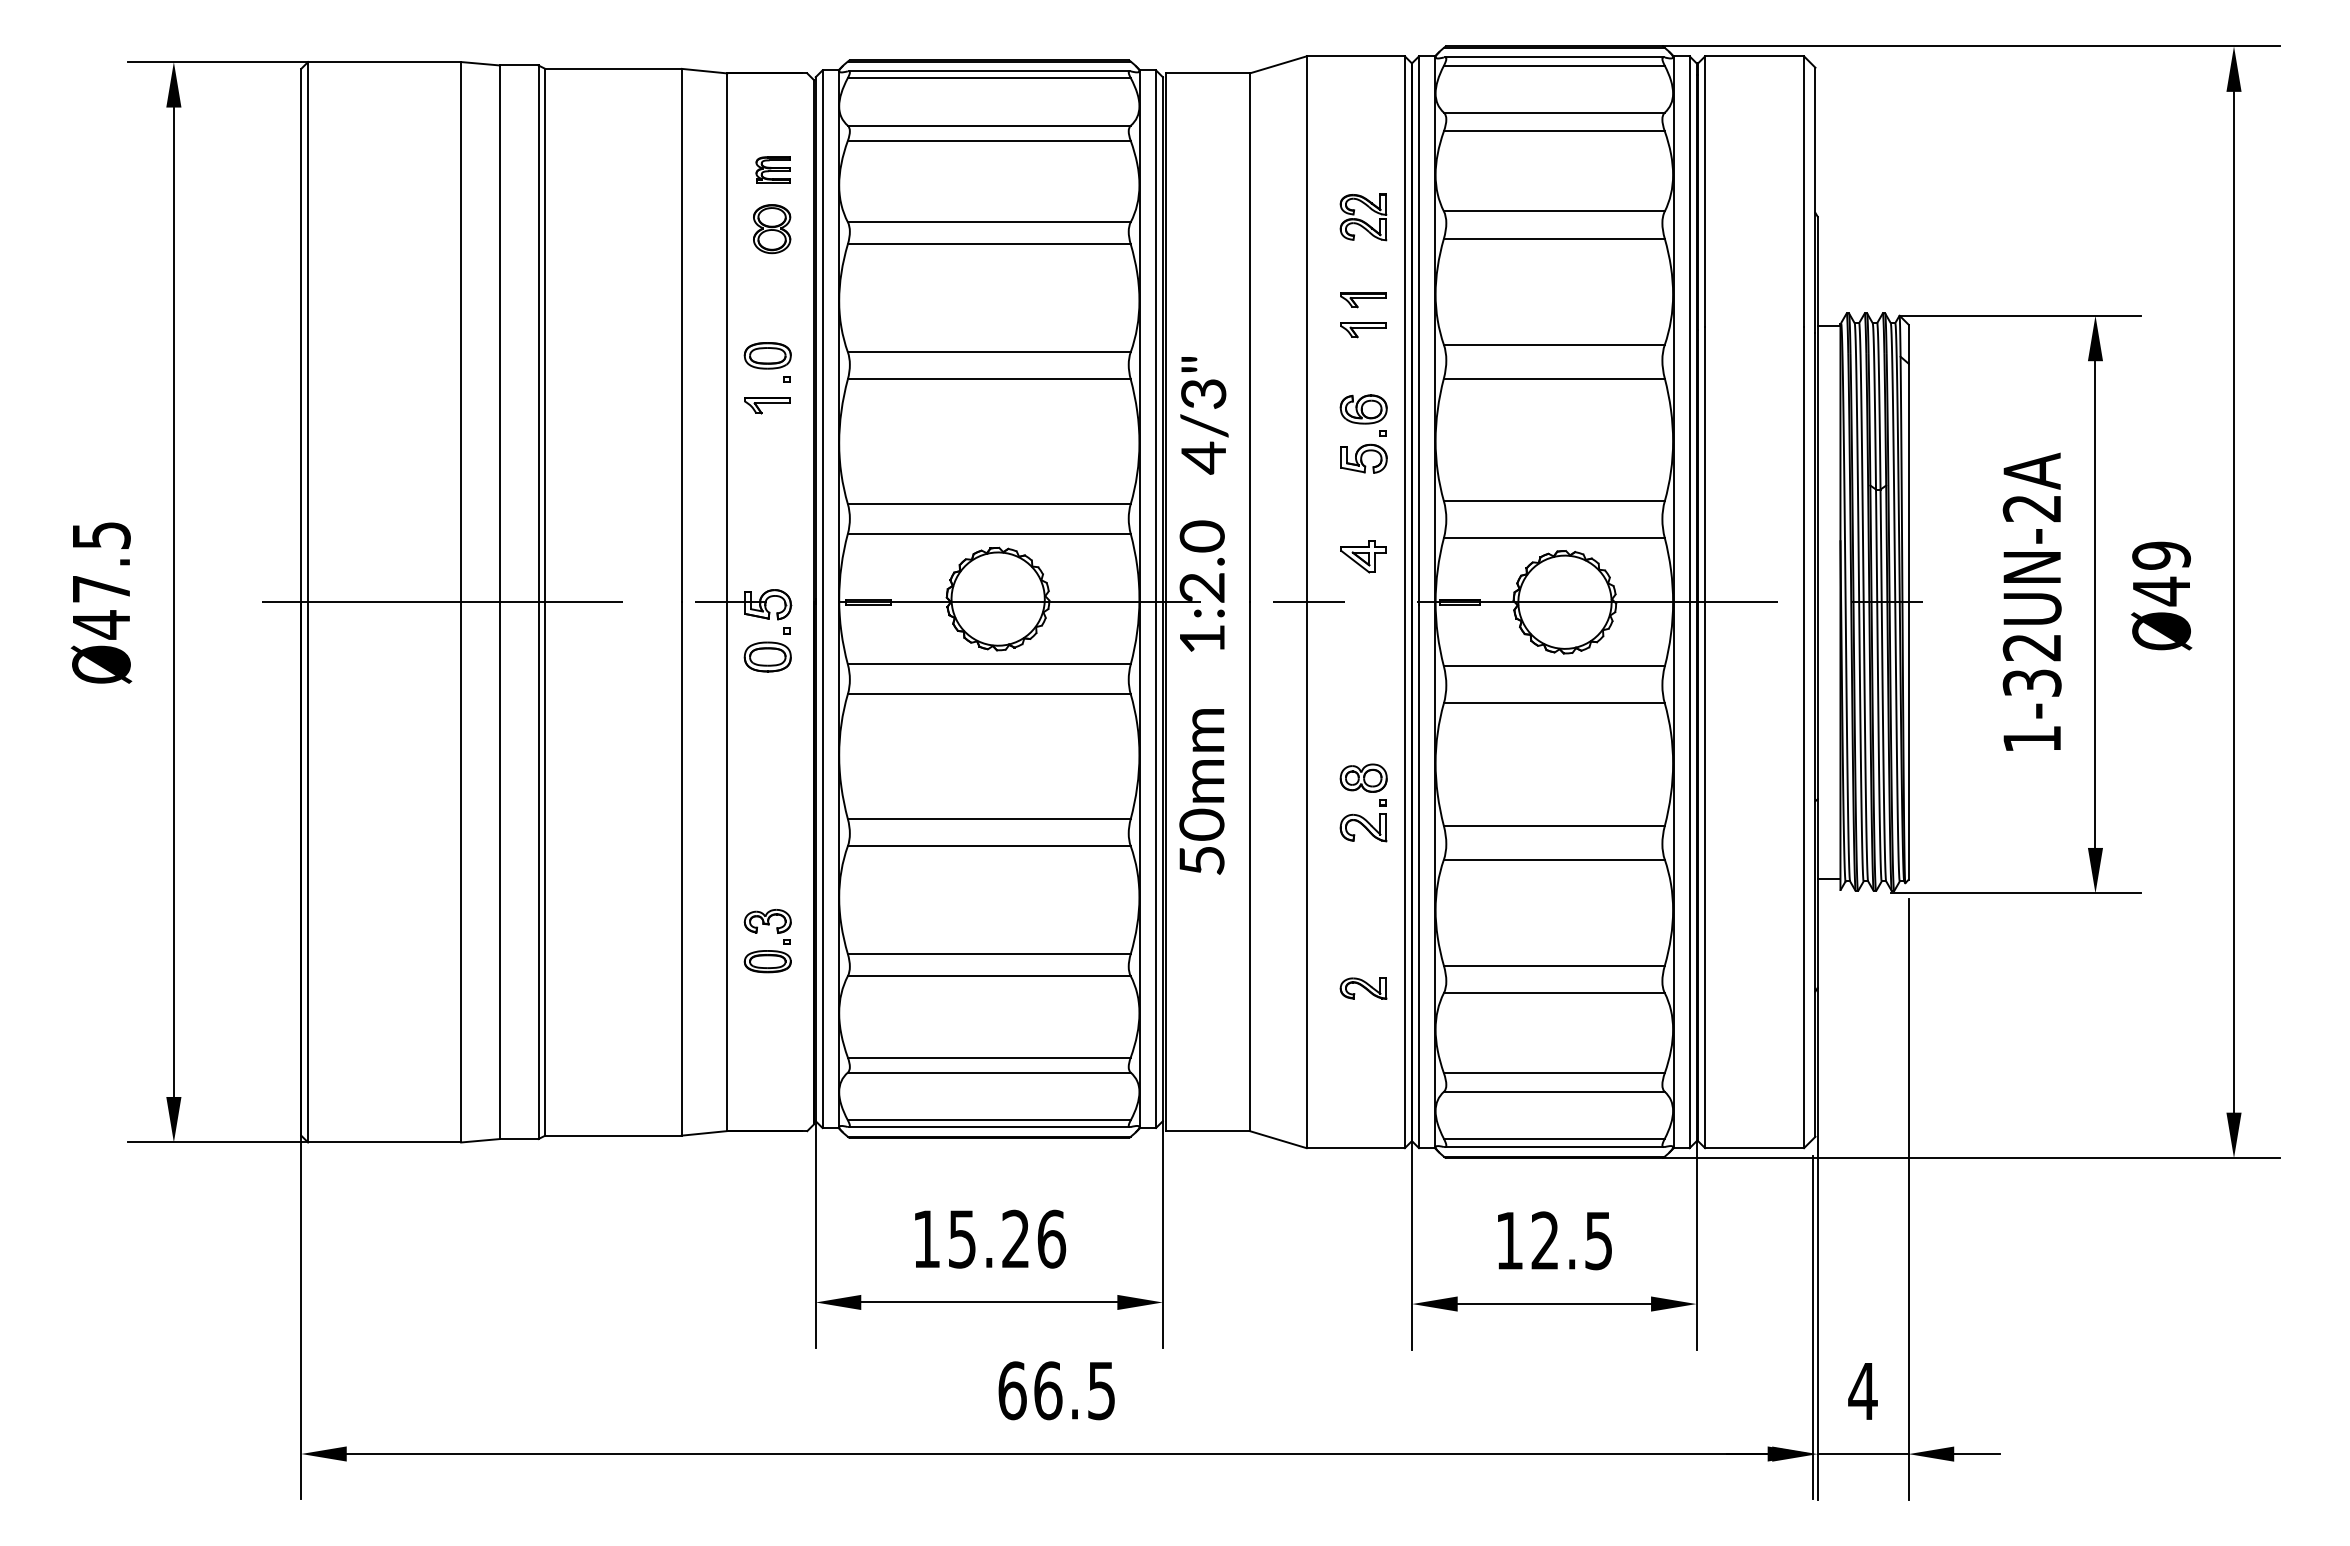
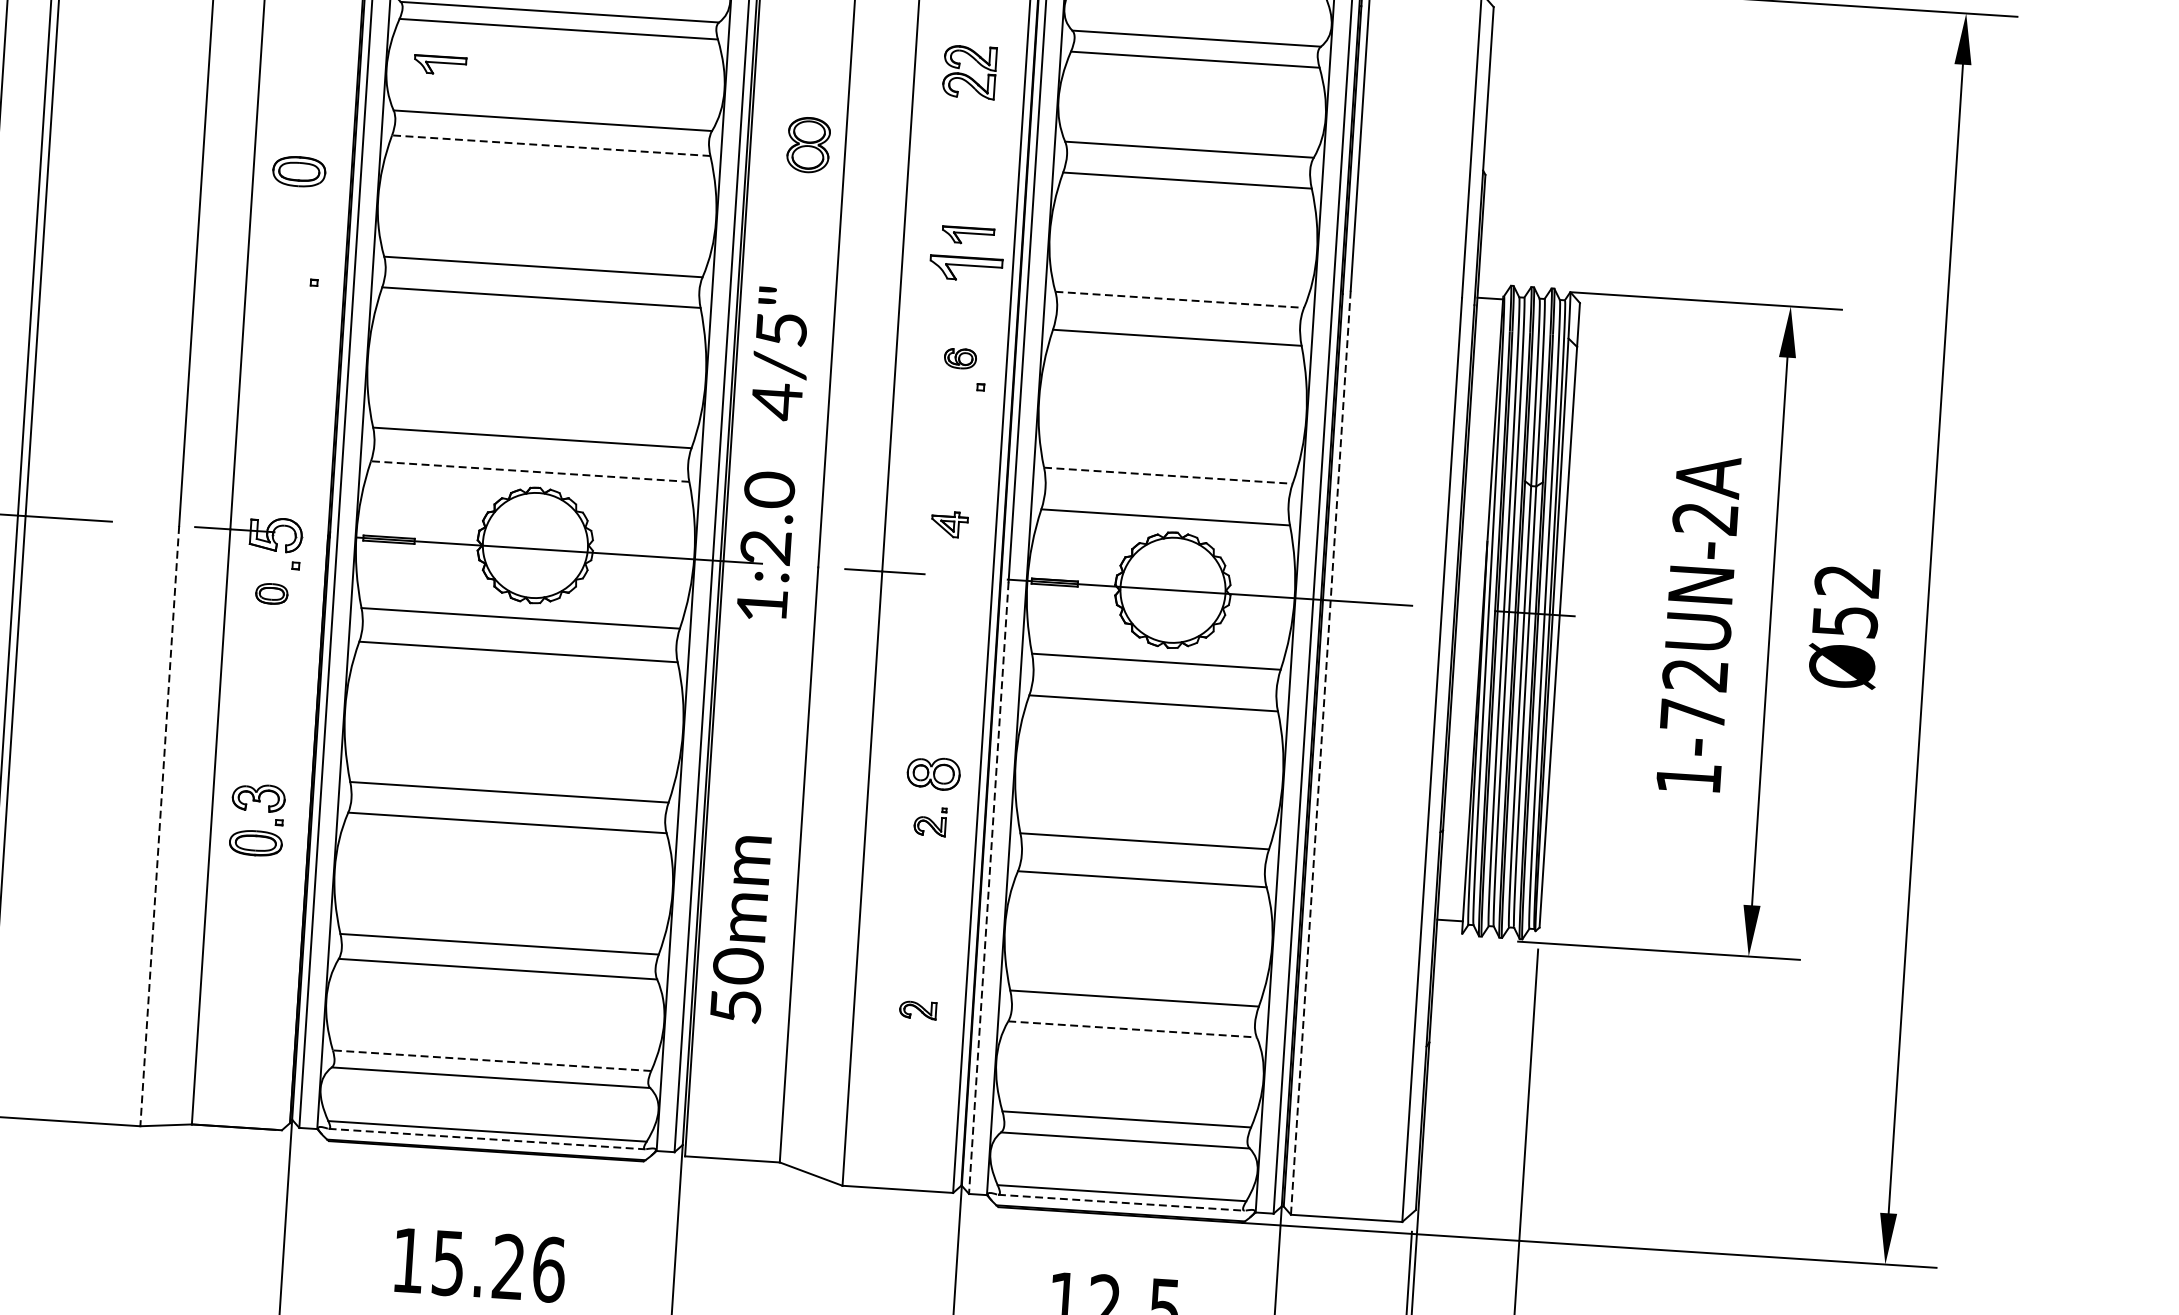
part: (772, 169) -> (312, 45), removed
part: (1363, 217) -> (969, 72), moved
part: (772, 229) -> (809, 145), moved
line: (988, 244) -> (550, 145), solid -> dashed
part: (1363, 330) -> (966, 269), size x1.4
line: (1554, 344) -> (1179, 299), solid -> dashed
part: (767, 355) -> (298, 171), moved
text: (1203, 393) -> (781, 329), 4/3" -> 4/5"
part: (767, 405) -> (440, 65), moved
part: (1363, 409) -> (960, 358), size x0.6
part: (1363, 458) -> (956, 413), removed
line: (1554, 501) -> (1168, 476), solid -> dashed
line: (988, 533) -> (529, 470), solid -> dashed
part: (1363, 556) -> (949, 524), size x0.7
text: (2161, 573) -> (1846, 601), Ø49 -> Ø52
part: (767, 656) -> (271, 593), size x0.6
text: (2031, 682) -> (1692, 714), 1-32UN-2A -> 1-72UN-2A
line: (1705, 737) -> (1321, 752), solid -> dashed
text: (1201, 791) -> (740, 928), moved
part: (1363, 820) -> (930, 821), size x0.6
line: (681, 868) -> (159, 825), solid -> dashed
line: (1419, 876) -> (989, 888), solid -> dashed
part: (767, 950) -> (256, 830), moved
part: (1363, 988) -> (918, 1010), size x0.7
line: (1554, 993) -> (1132, 1029), solid -> dashed
line: (988, 1057) -> (491, 1060), solid -> dashed
line: (989, 1127) -> (487, 1139), solid -> dashed
line: (1554, 1147) -> (1121, 1203), solid -> dashed

